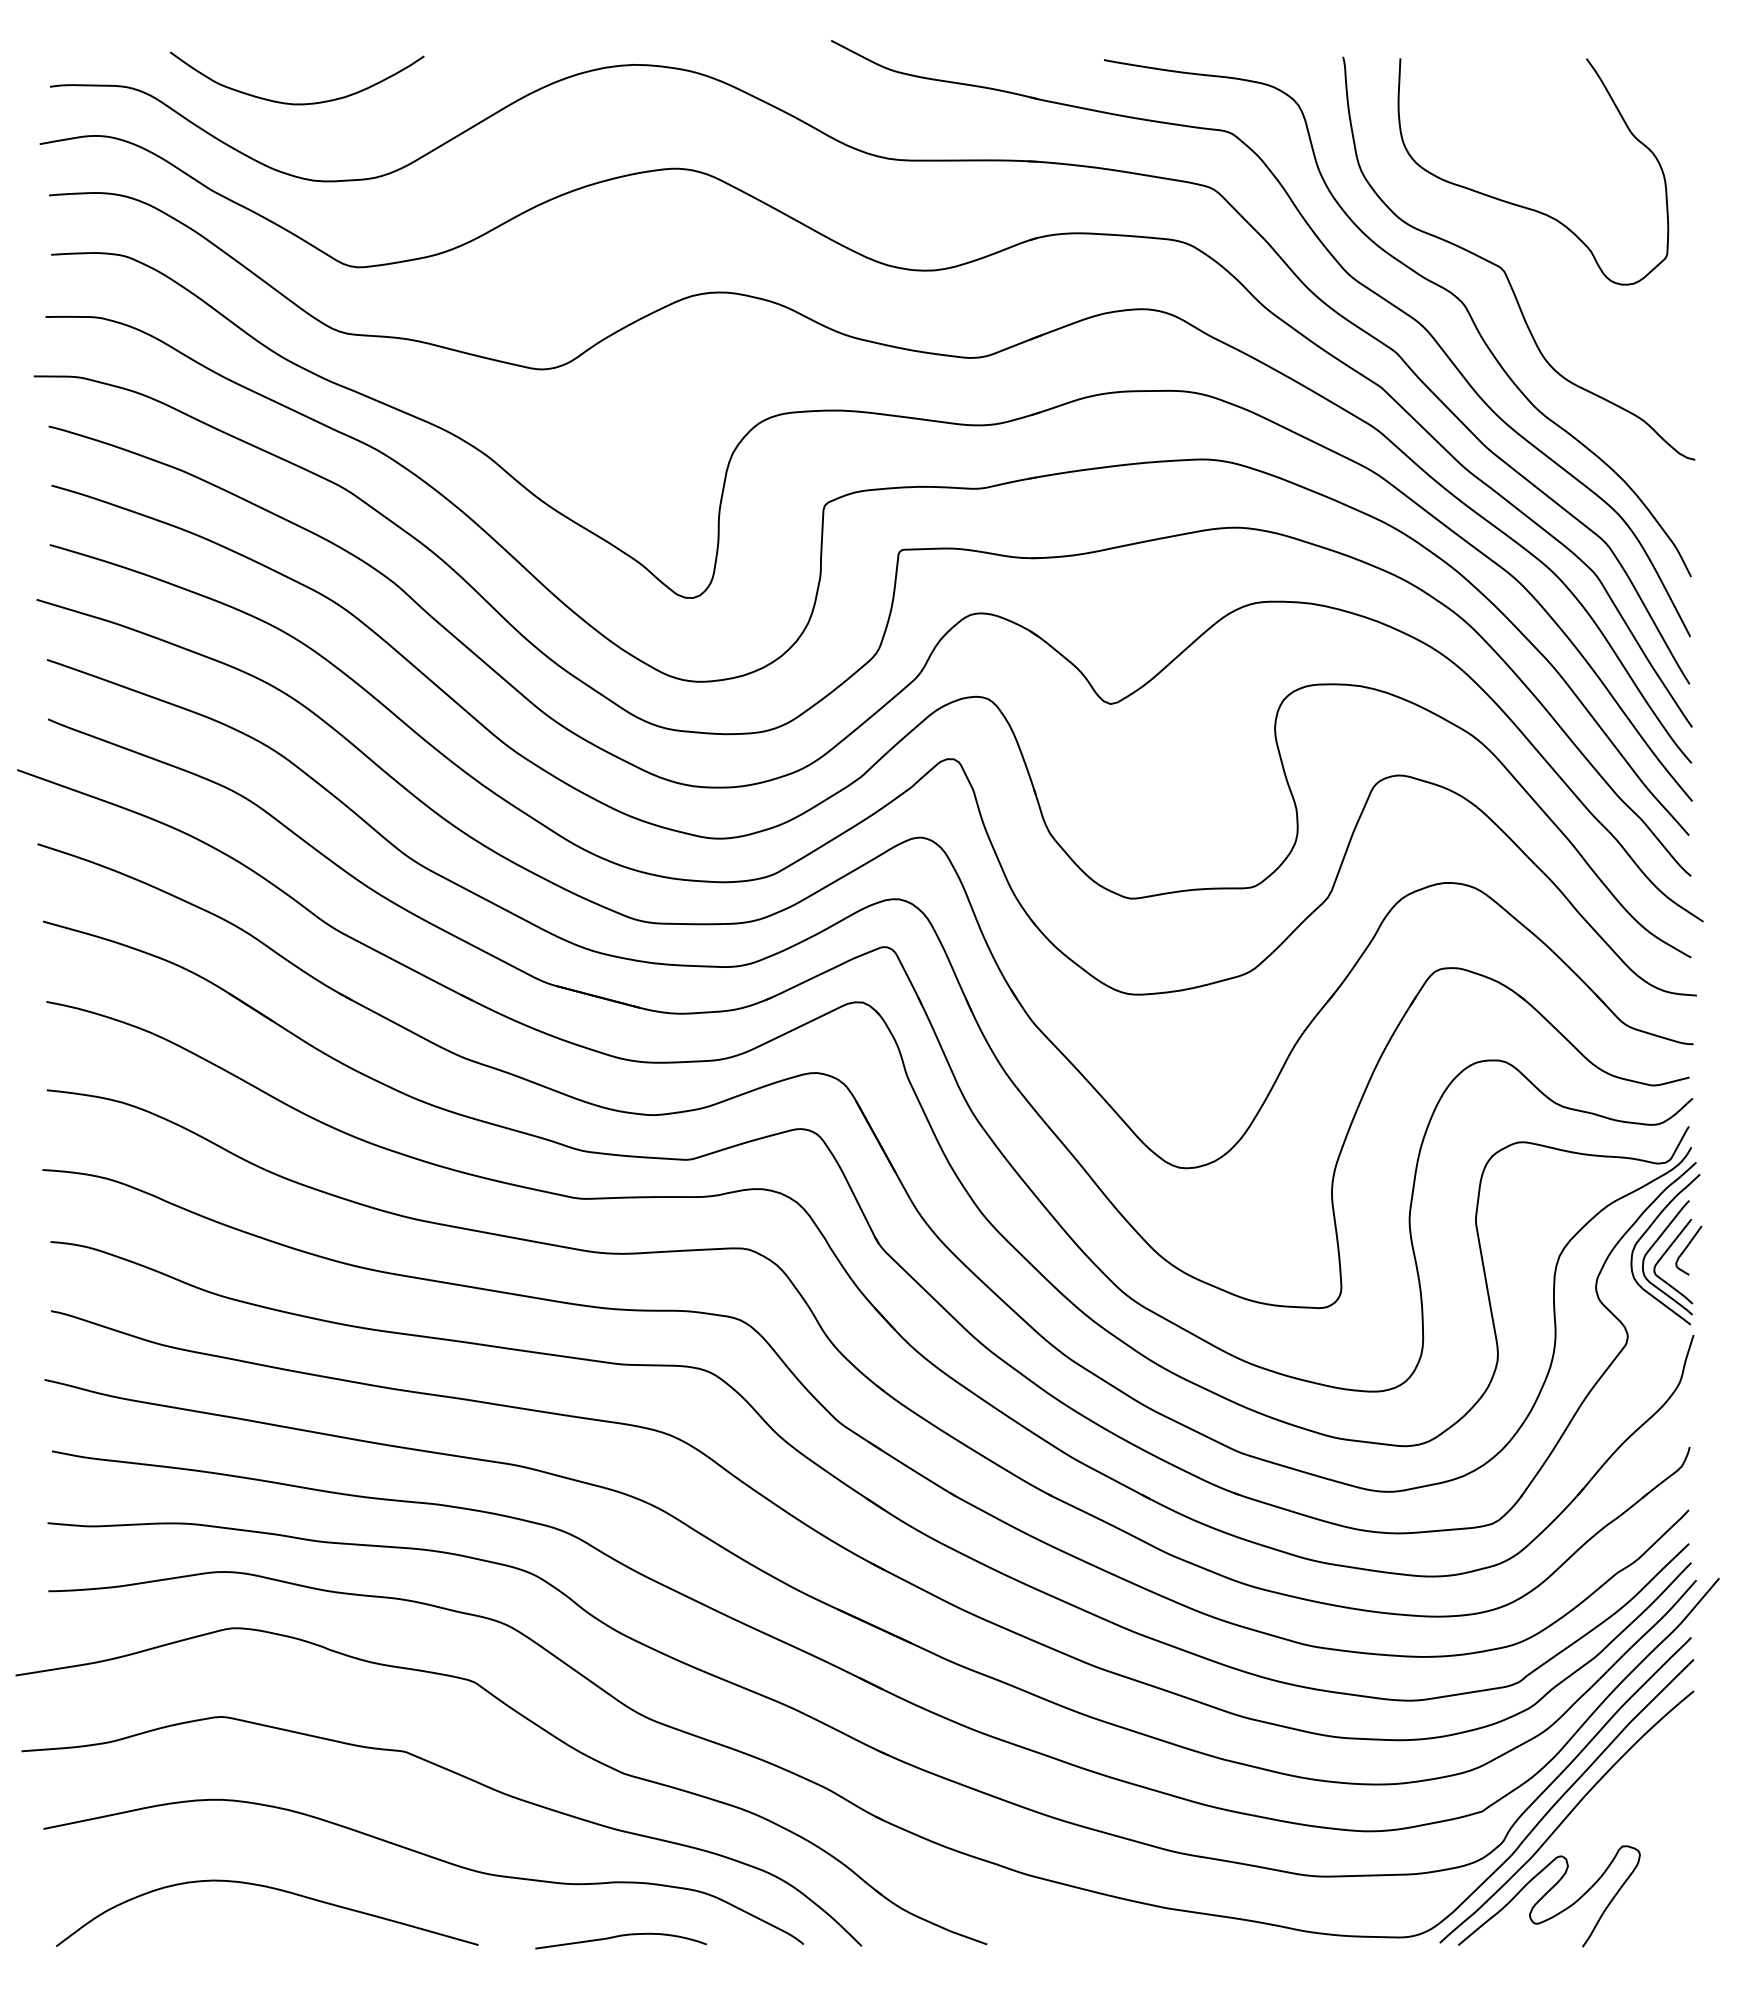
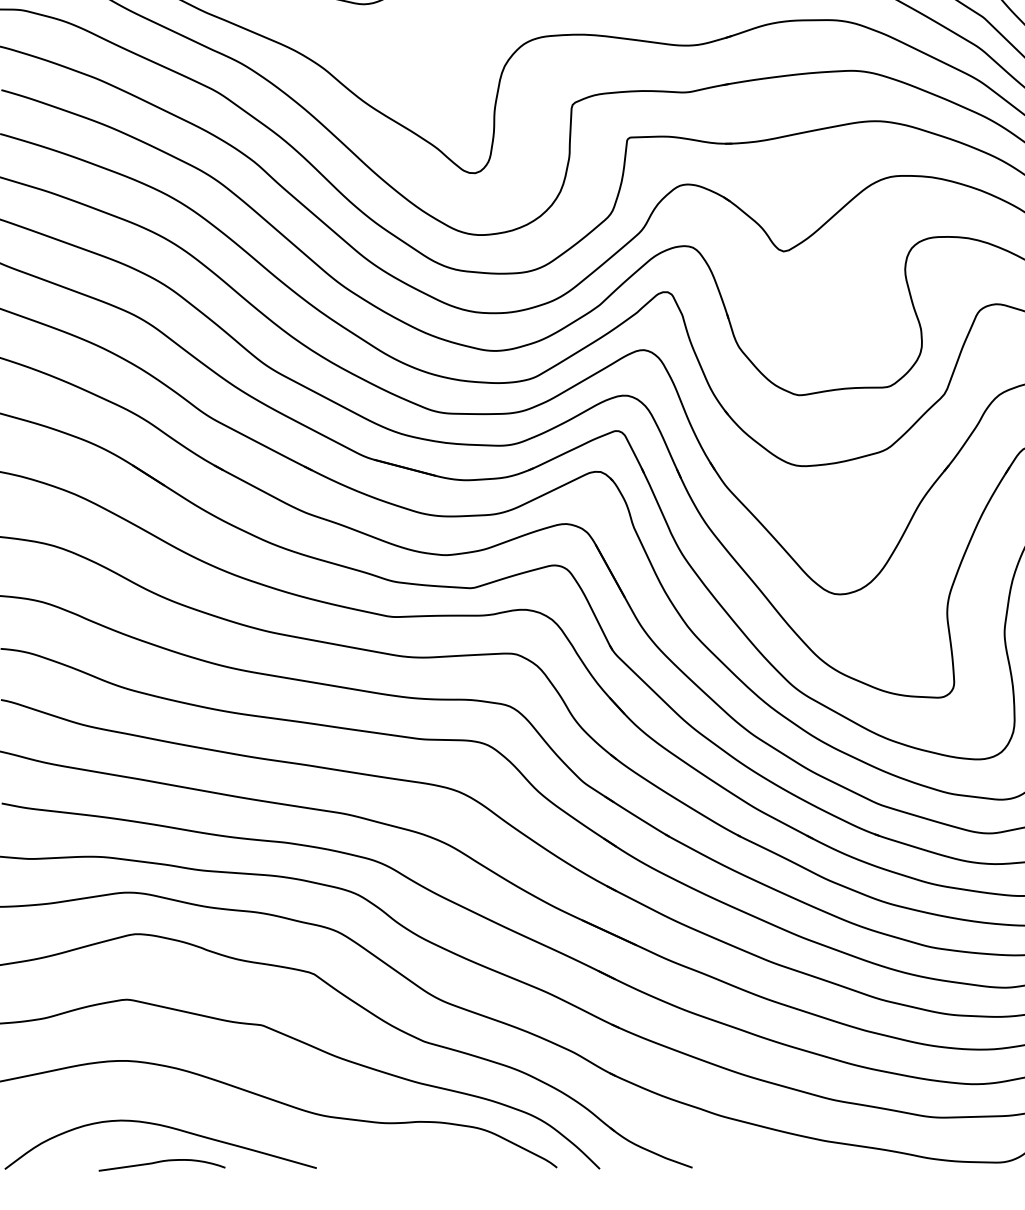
curve: (618, 1937) -> (160, 1162), moved

